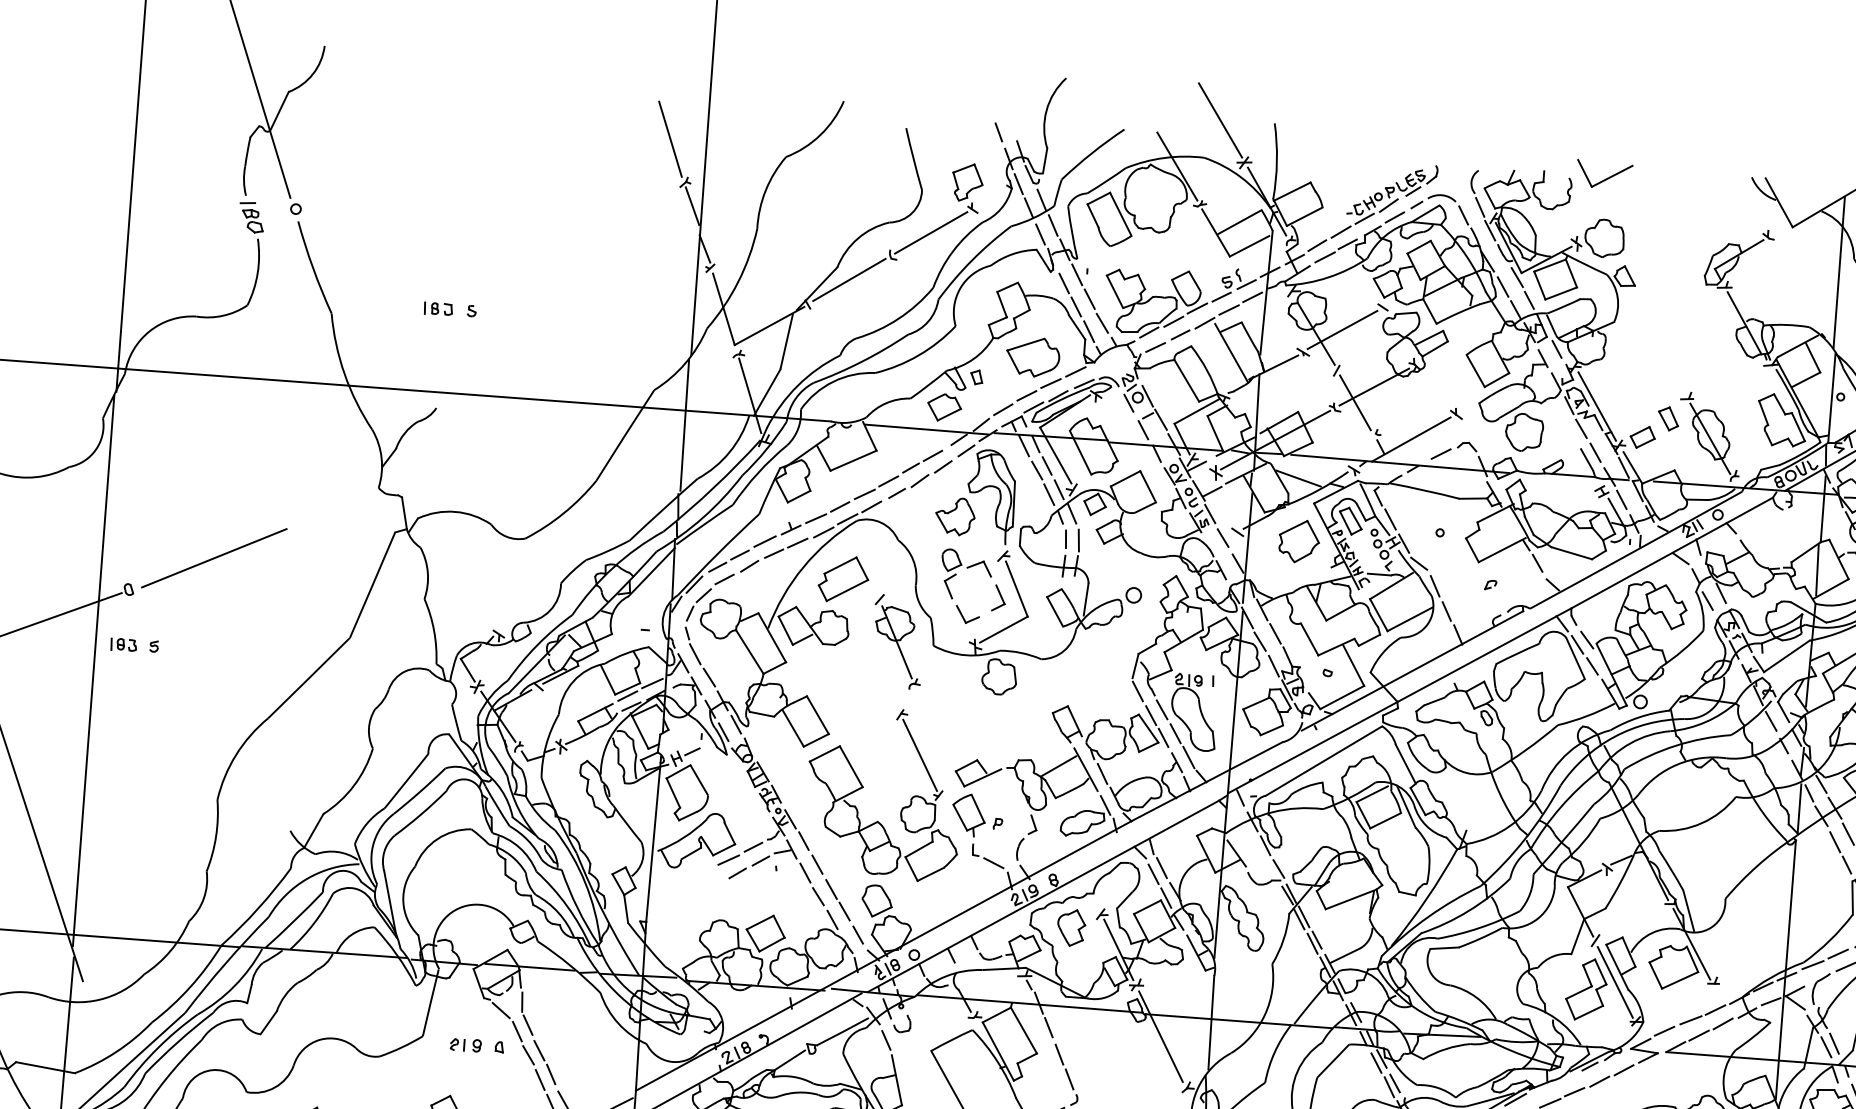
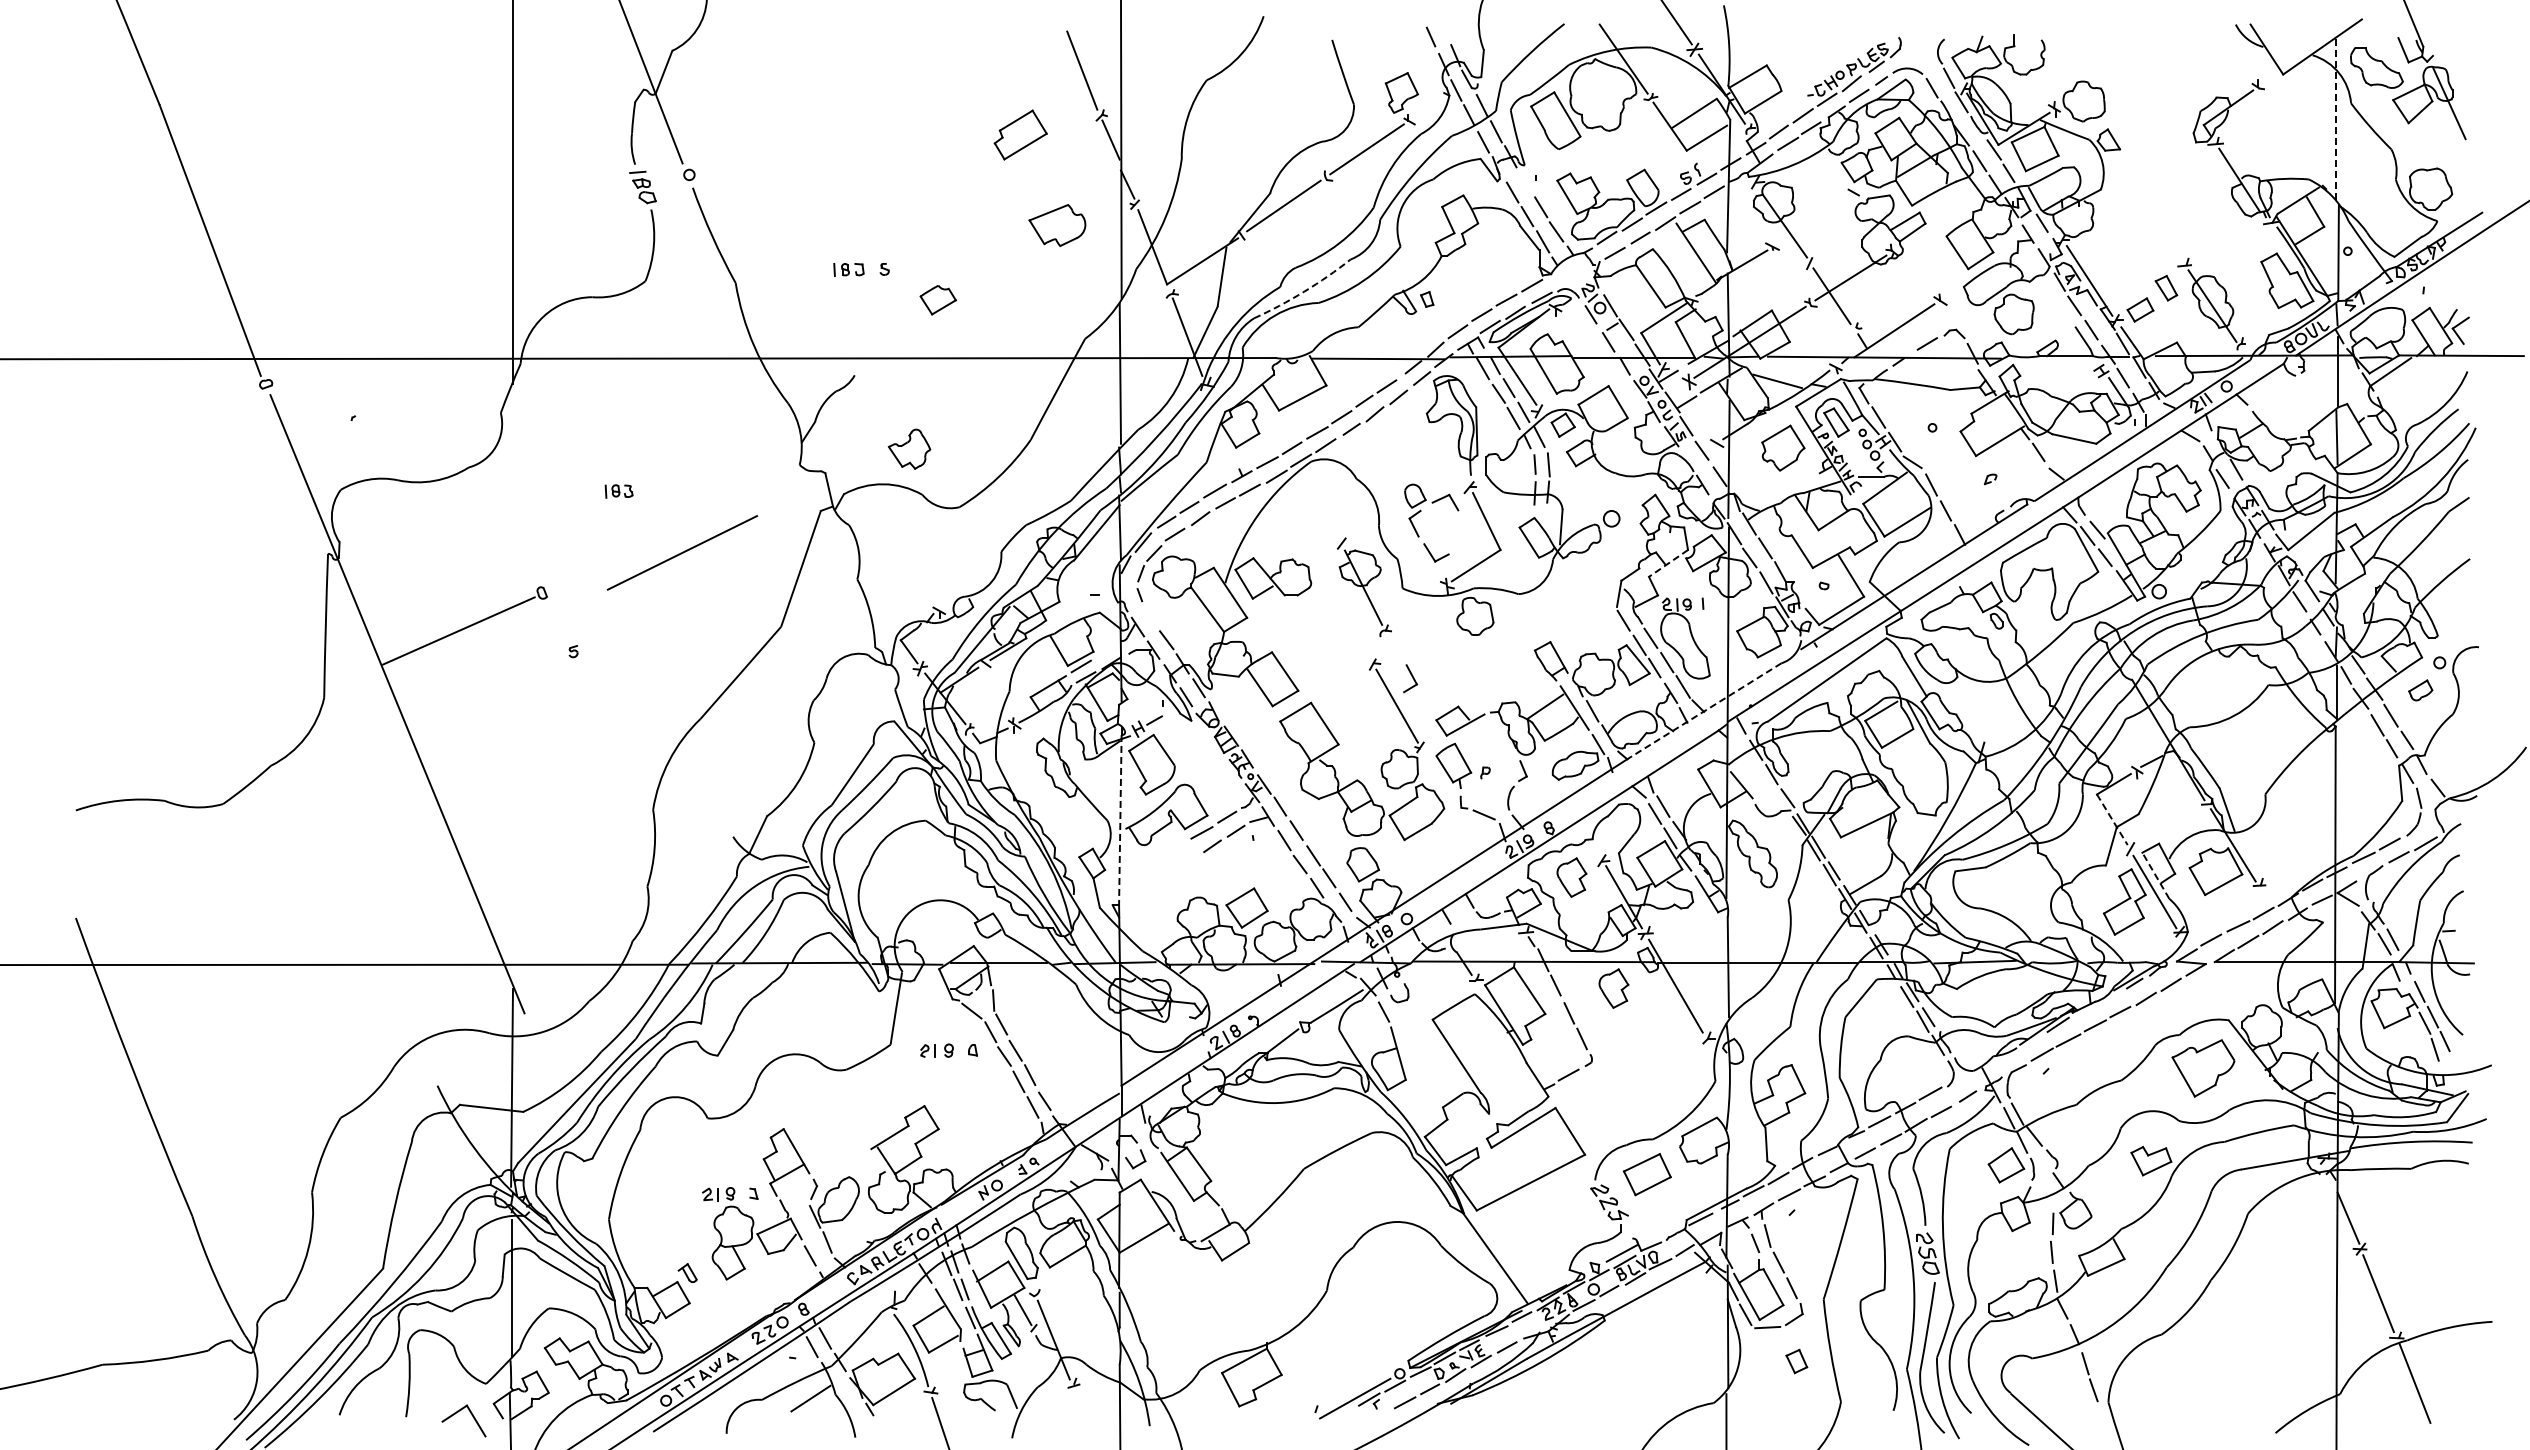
part: (1604, 174) -> (2078, 33), removed
line: (1839, 273) -> (2336, 119), solid -> dashed
line: (1076, 274) -> (1525, 181), removed
line: (1342, 329) -> (1812, 219), removed
part: (1033, 357) -> (1057, 225), moved
arc: (862, 361) -> (1304, 291), solid -> dashed
part: (943, 407) -> (937, 300), moved
part: (955, 515) -> (909, 448), moved
line: (213, 557) -> (681, 552), moved
part: (843, 578) -> (1020, 134), moved
part: (999, 598) -> (1410, 678), moved
line: (1183, 641) -> (1668, 563), solid -> dashed
part: (123, 645) -> (618, 491), moved
line: (694, 654) -> (1149, 616), removed
line: (94, 671) -> (511, 682), removed
line: (652, 682) -> (1106, 650), removed
line: (1207, 781) -> (1704, 711), solid -> dashed
line: (653, 842) -> (1120, 820), solid -> dashed
line: (1580, 911) -> (2112, 819), solid -> dashed
line: (1617, 966) -> (2155, 875), solid -> dashed
part: (1102, 1034) -> (1613, 988), added

